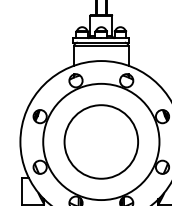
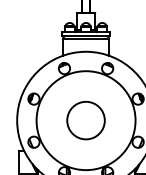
circle: (100, 141) -> (85, 120), size x0.6

